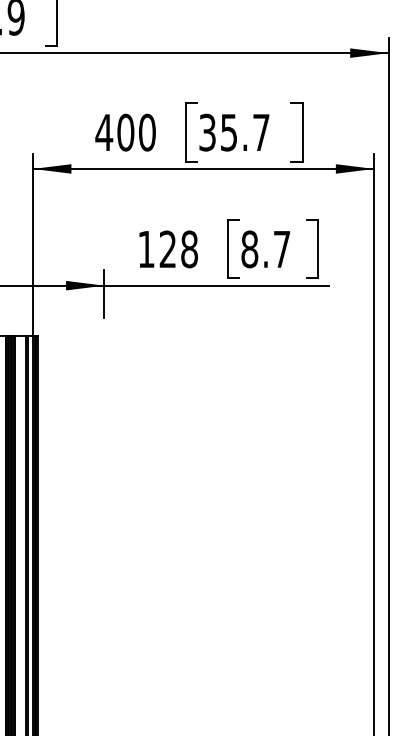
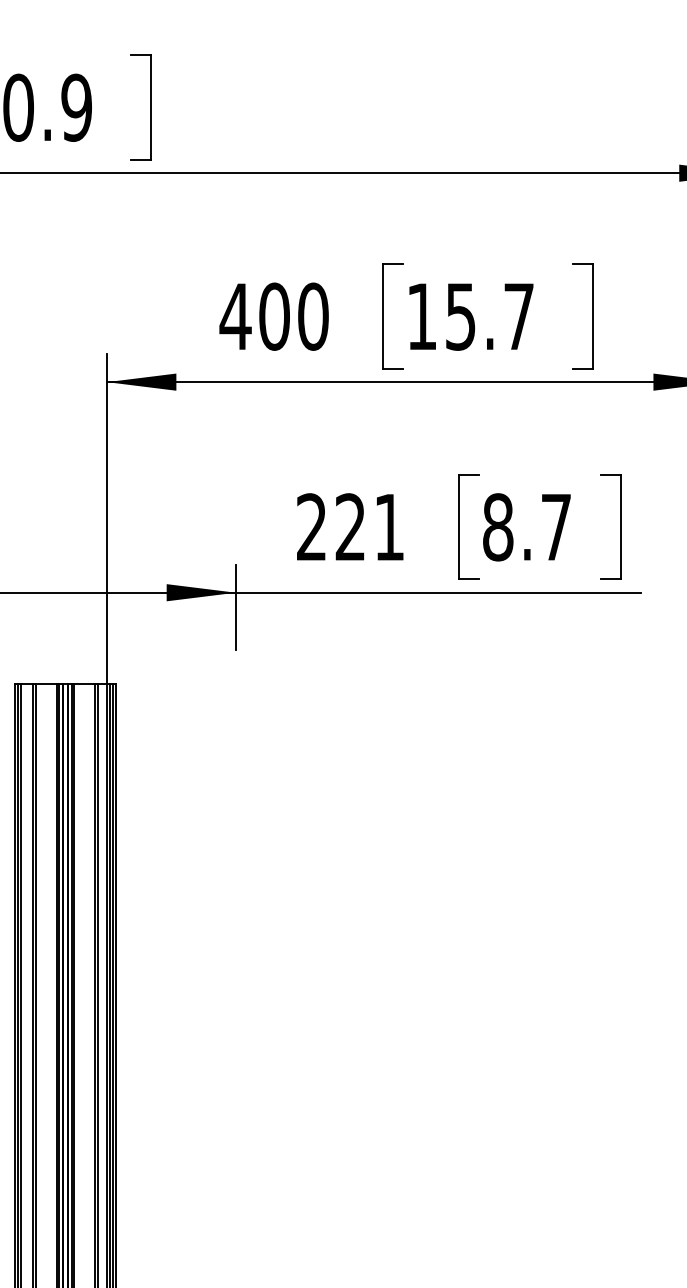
text: (207, 132) -> (421, 316), 35.7 -> 15.7
text: (167, 249) -> (349, 527), 128 -> 221

